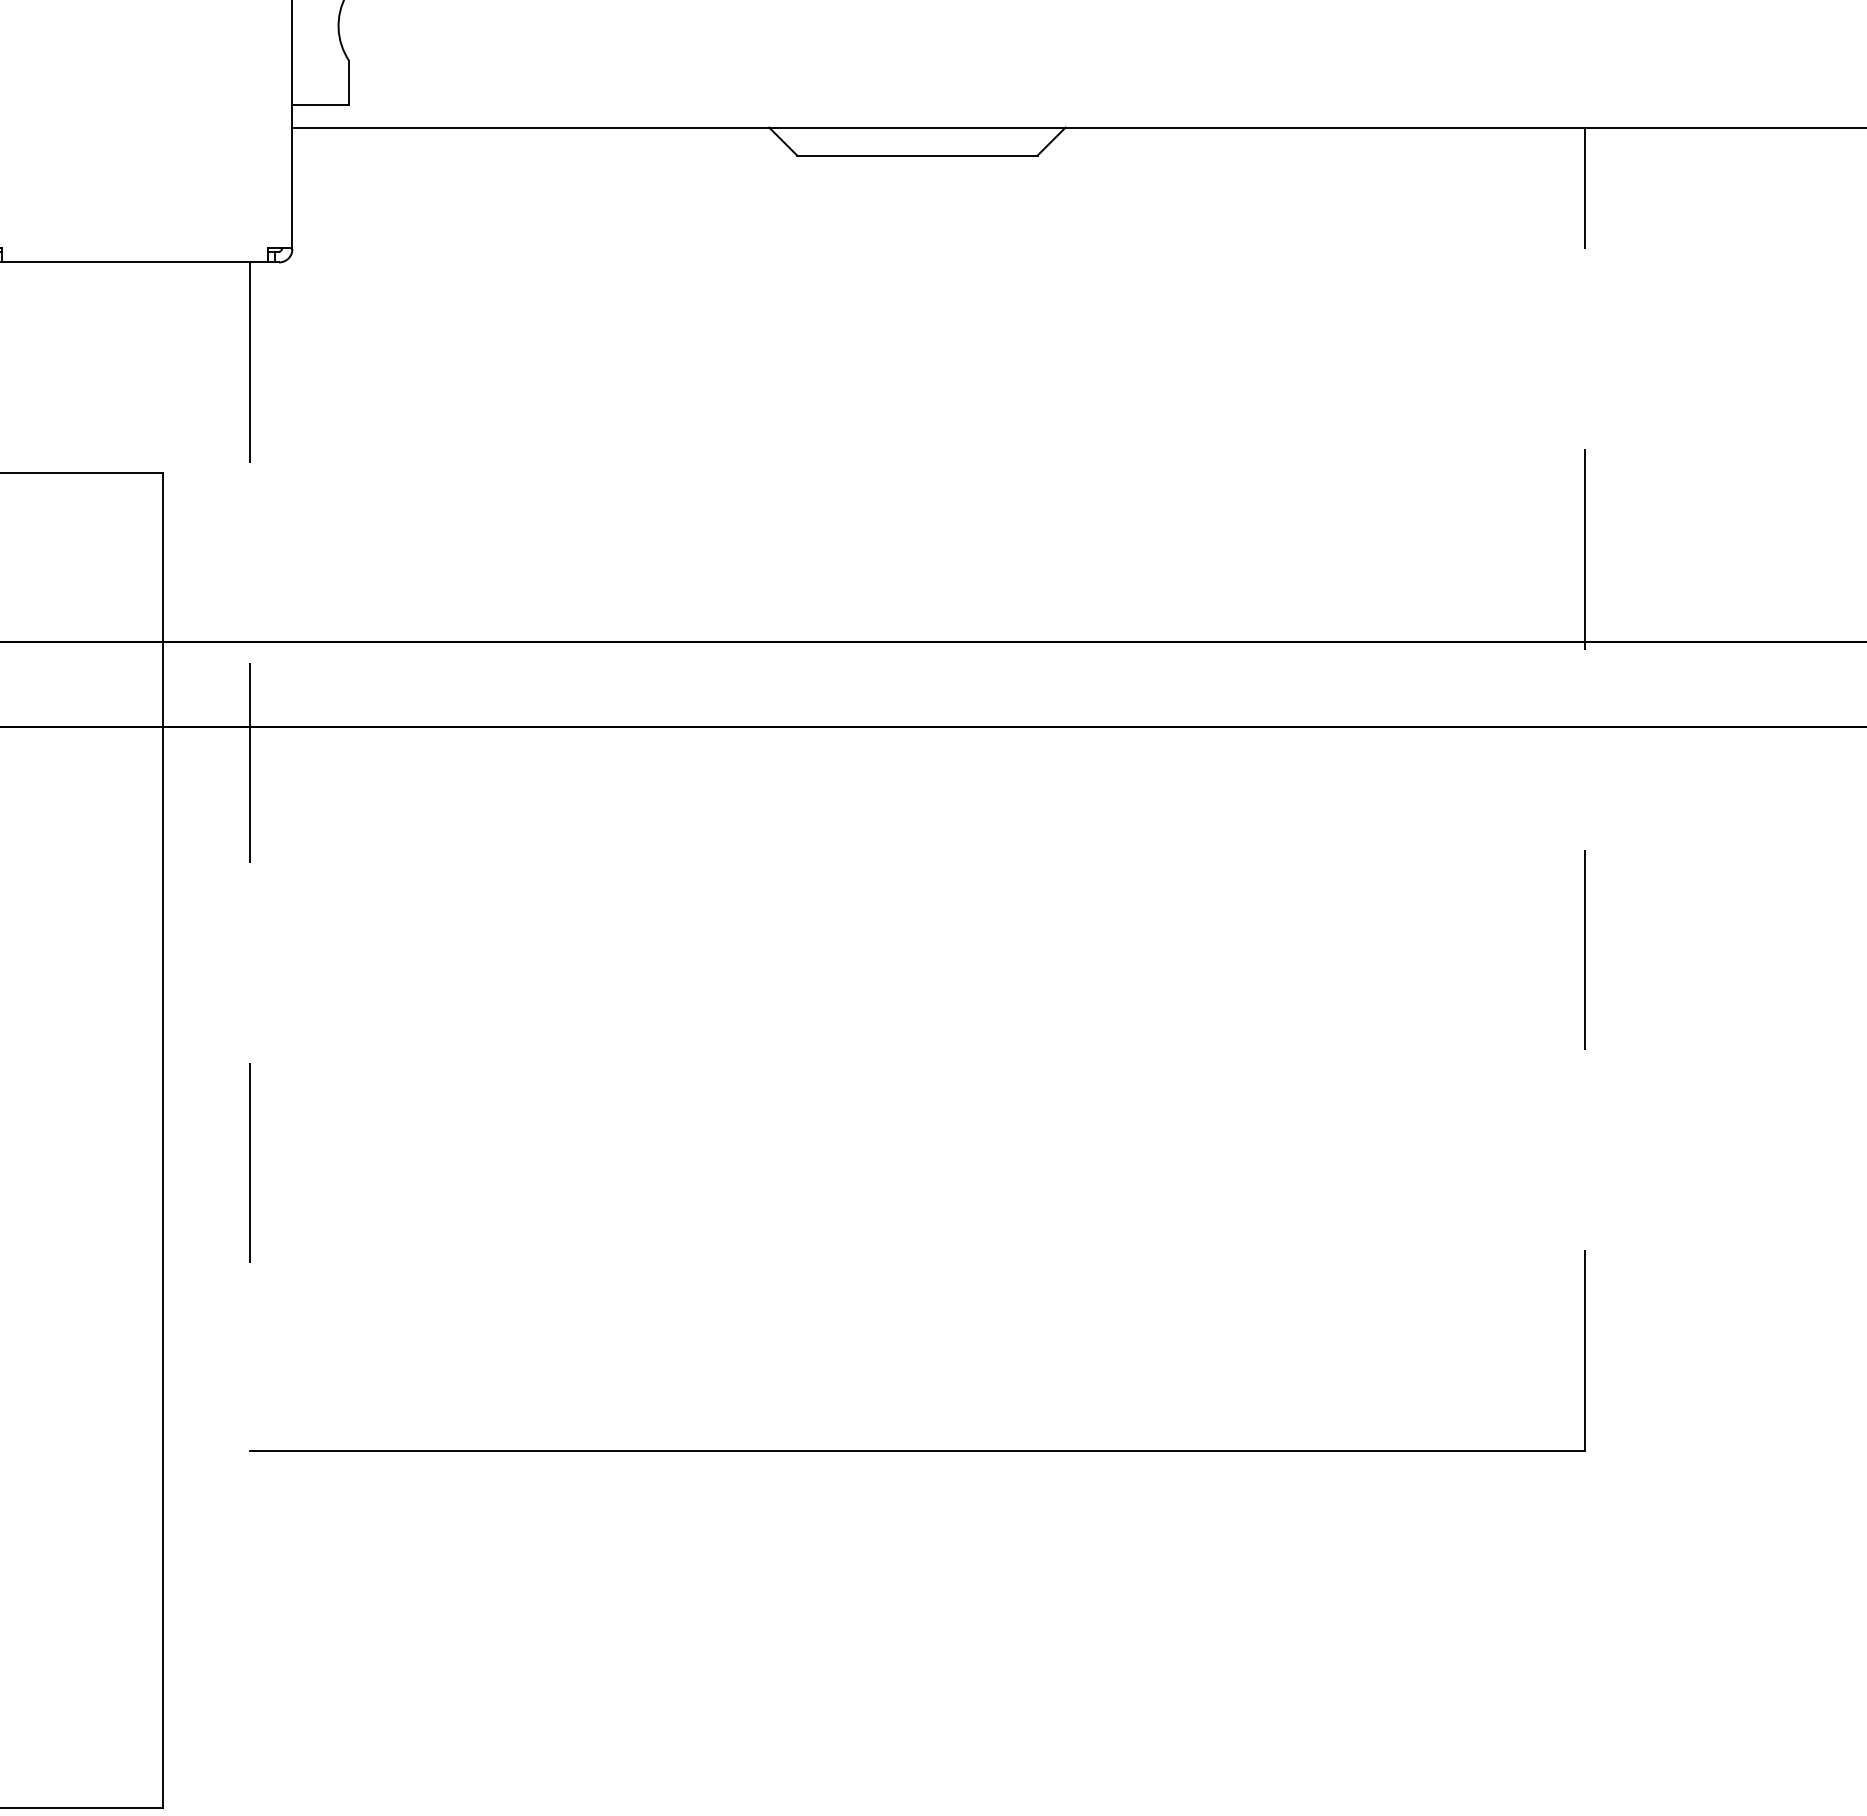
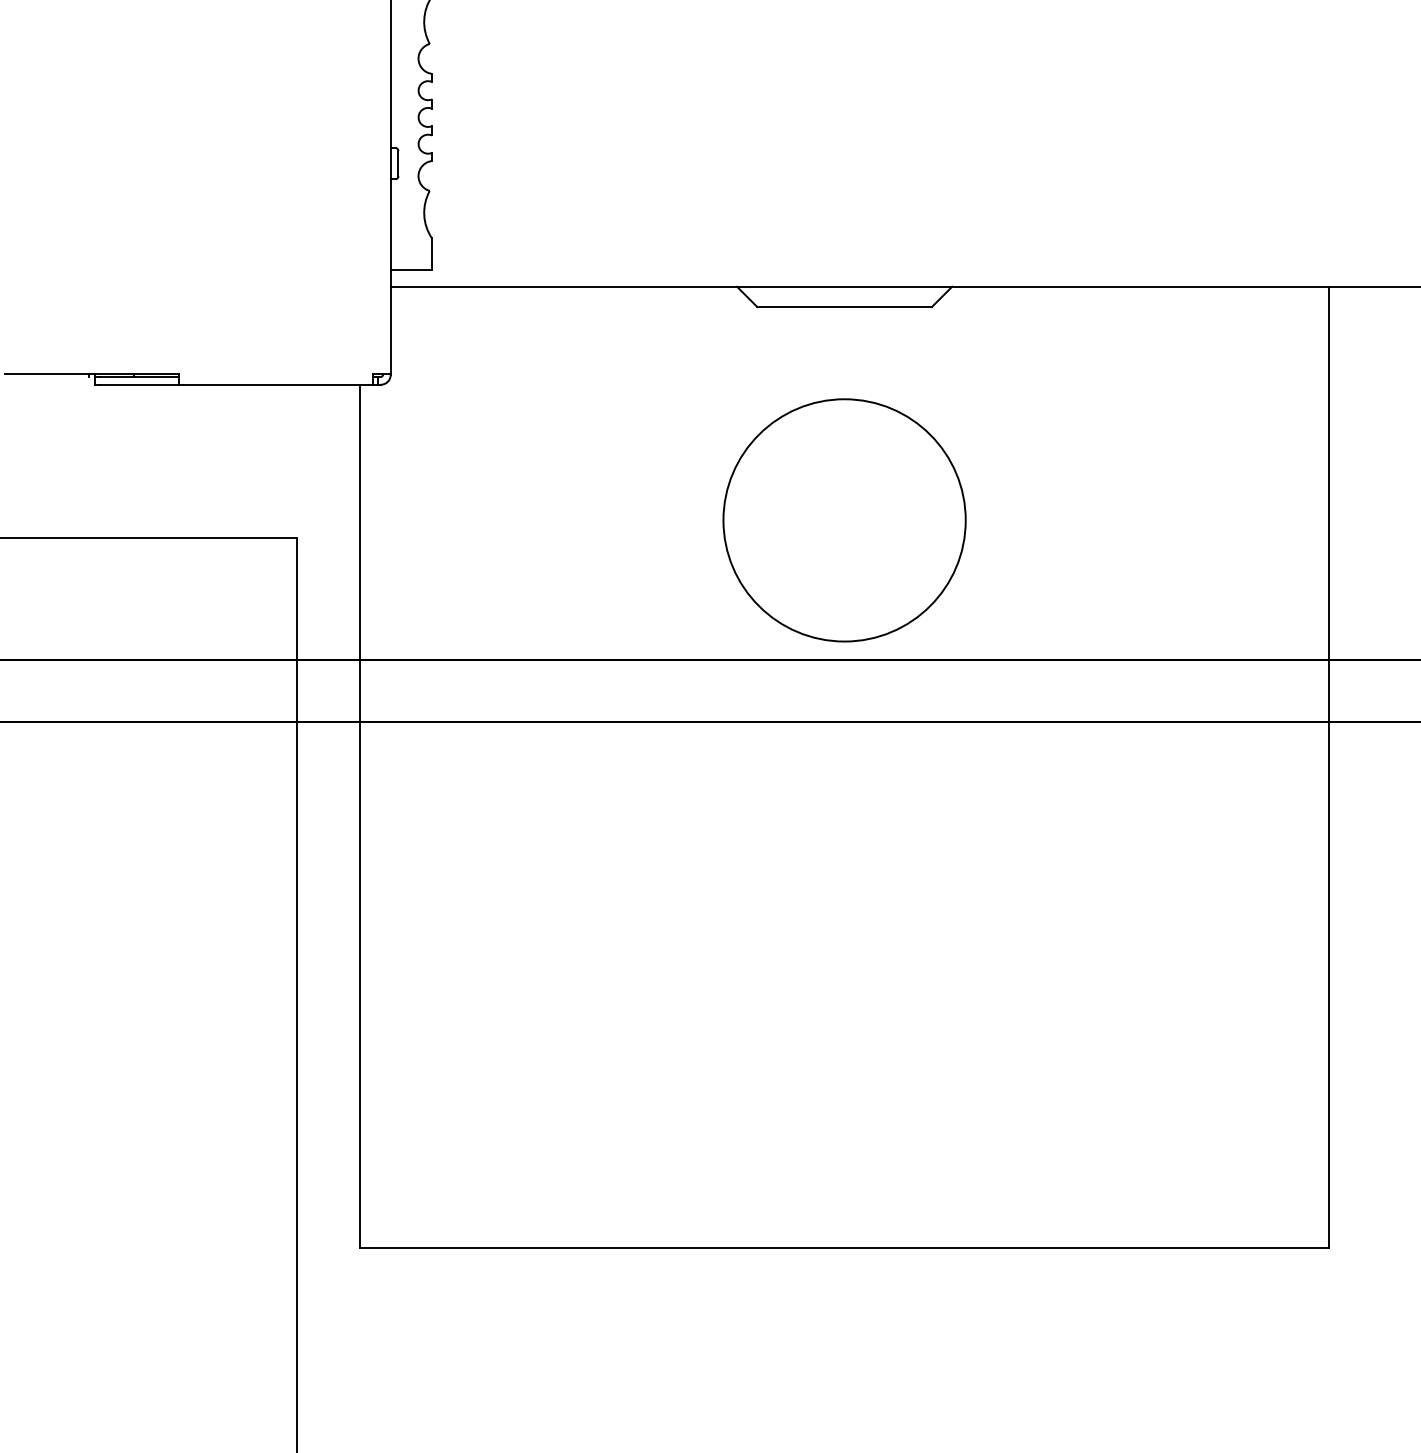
circle: (917, 449) -> (844, 520), added
line: (1585, 788) -> (1329, 766), dashed -> solid
line: (249, 857) -> (359, 816), dashed -> solid

